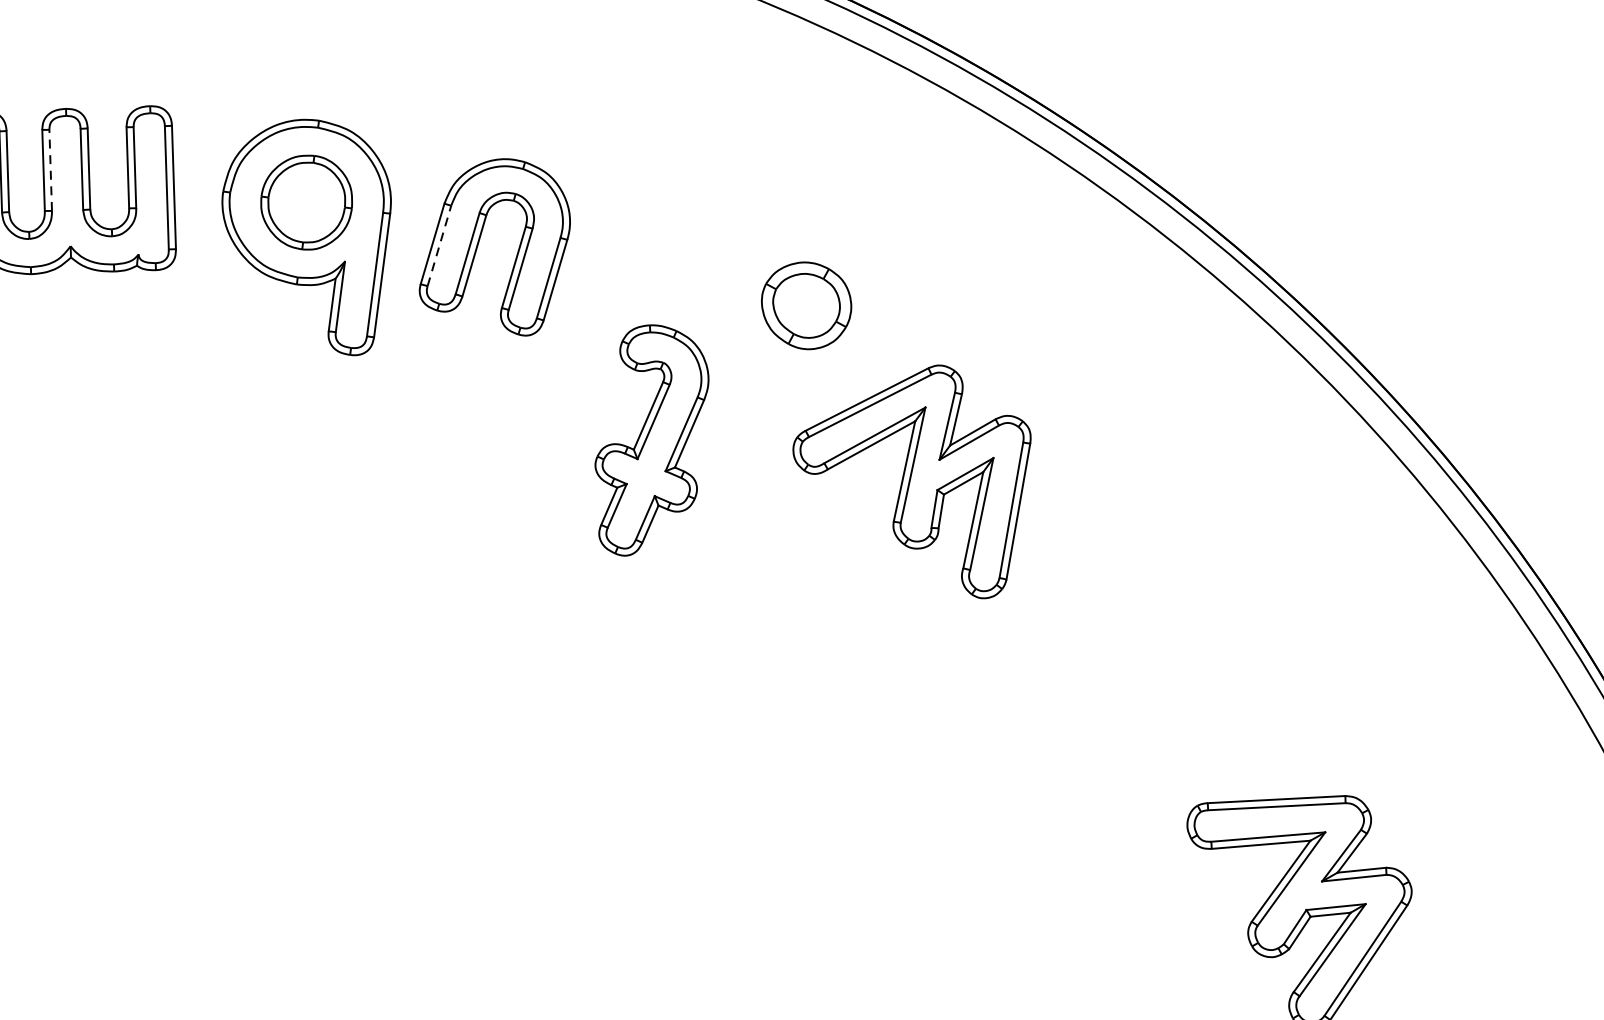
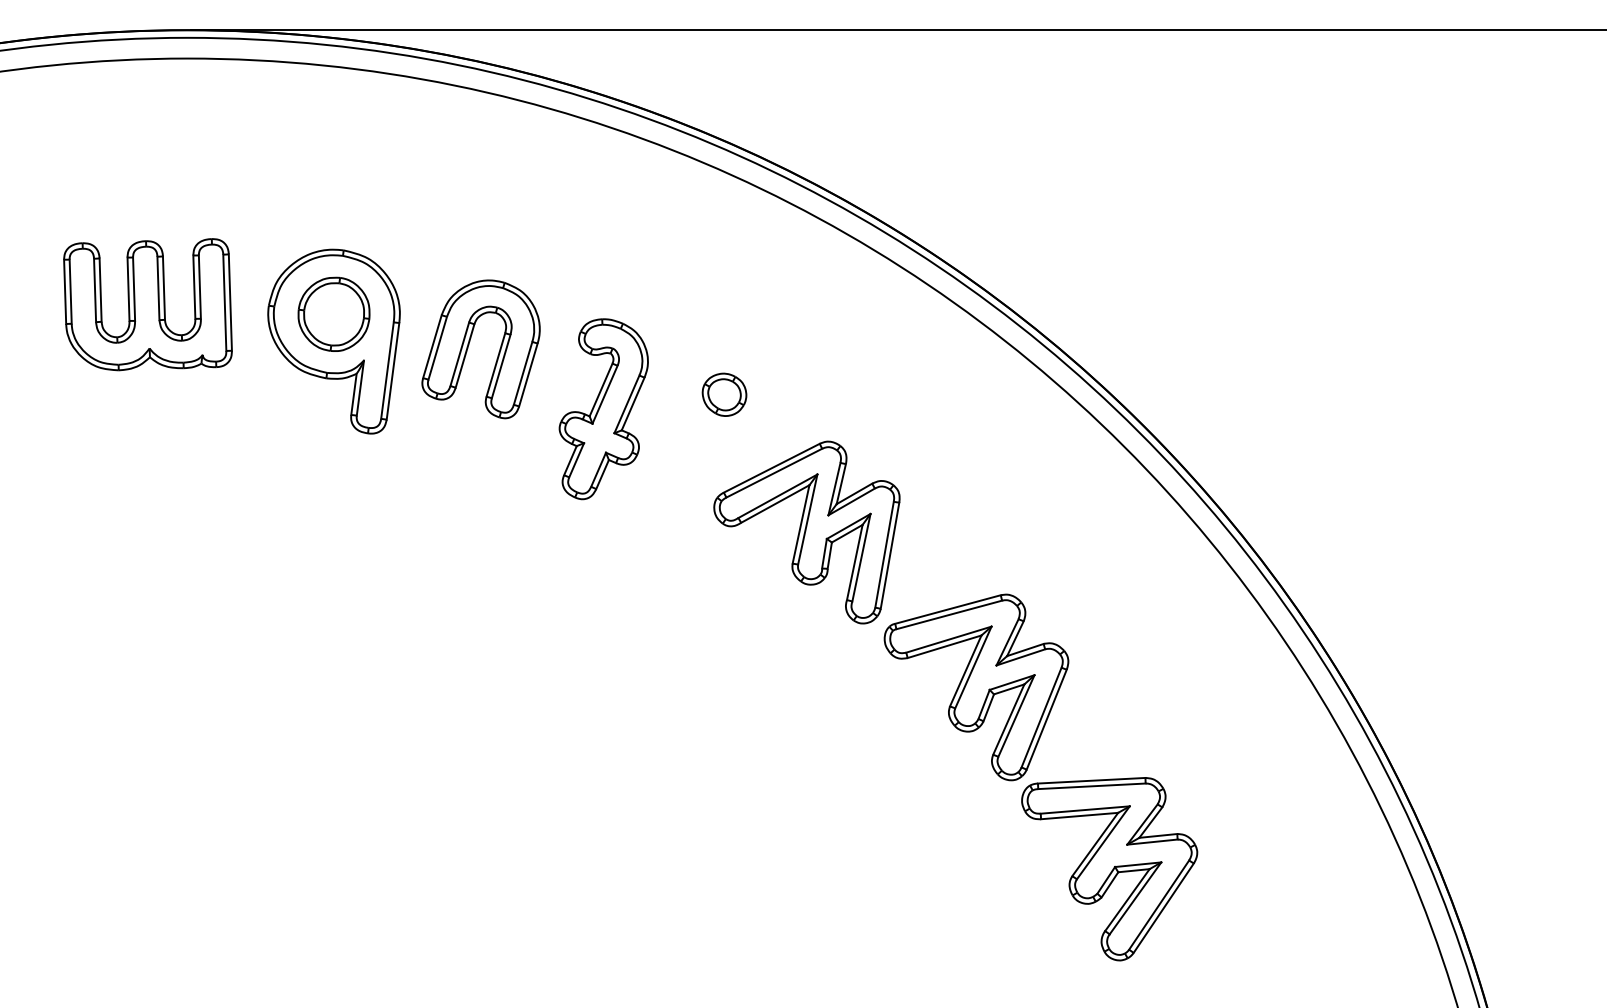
line: (51, 170) -> (134, 289), dashed -> solid
line: (439, 246) -> (437, 348), dashed -> solid
part: (806, 305) -> (724, 394), size x0.62
part: (651, 440) -> (603, 409), moved
part: (1129, 680) -> (976, 687), added

